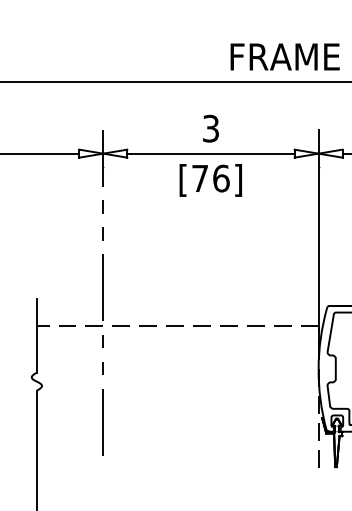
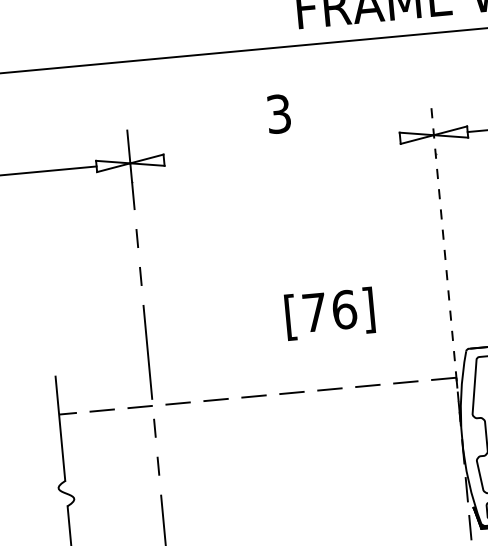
line: (210, 153) -> (281, 149), removed
text: (210, 180) -> (329, 313), moved
line: (318, 243) -> (445, 261), solid -> dashed

